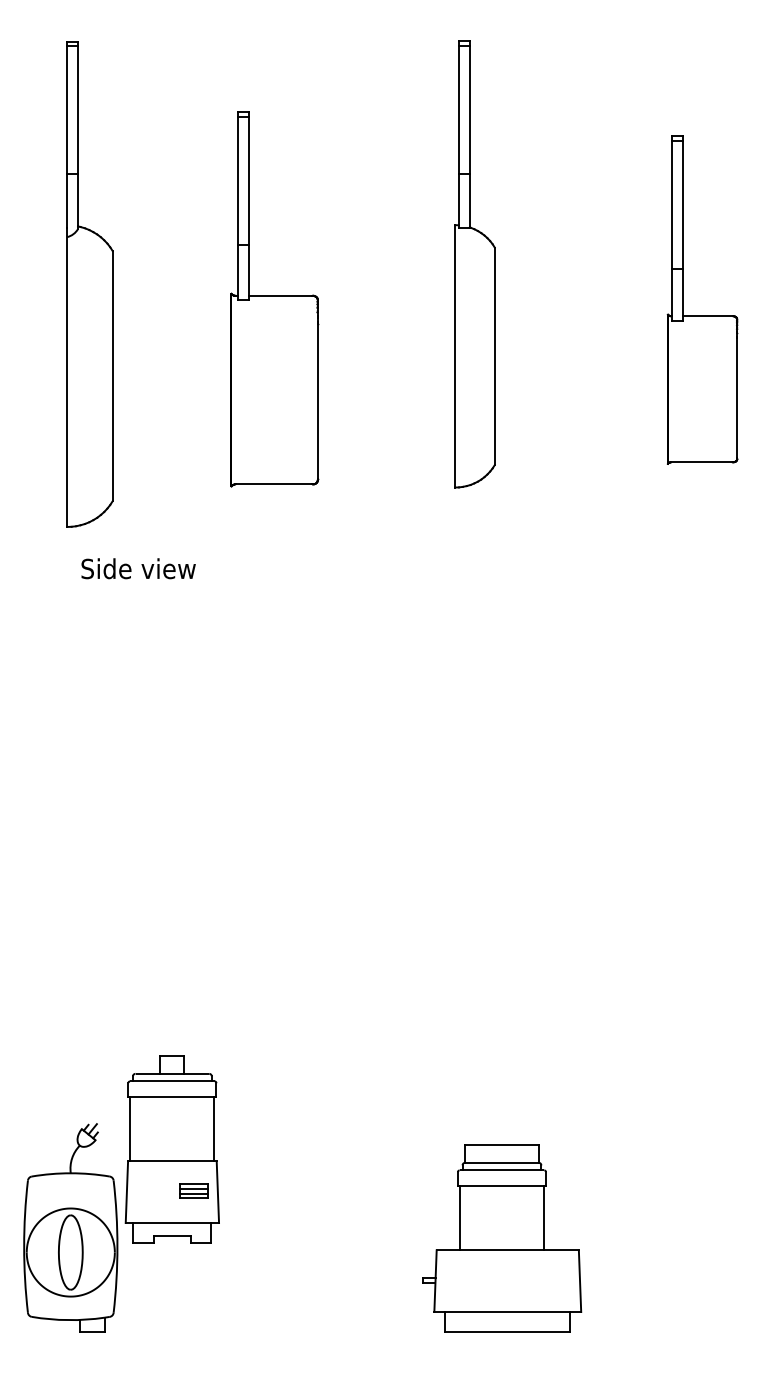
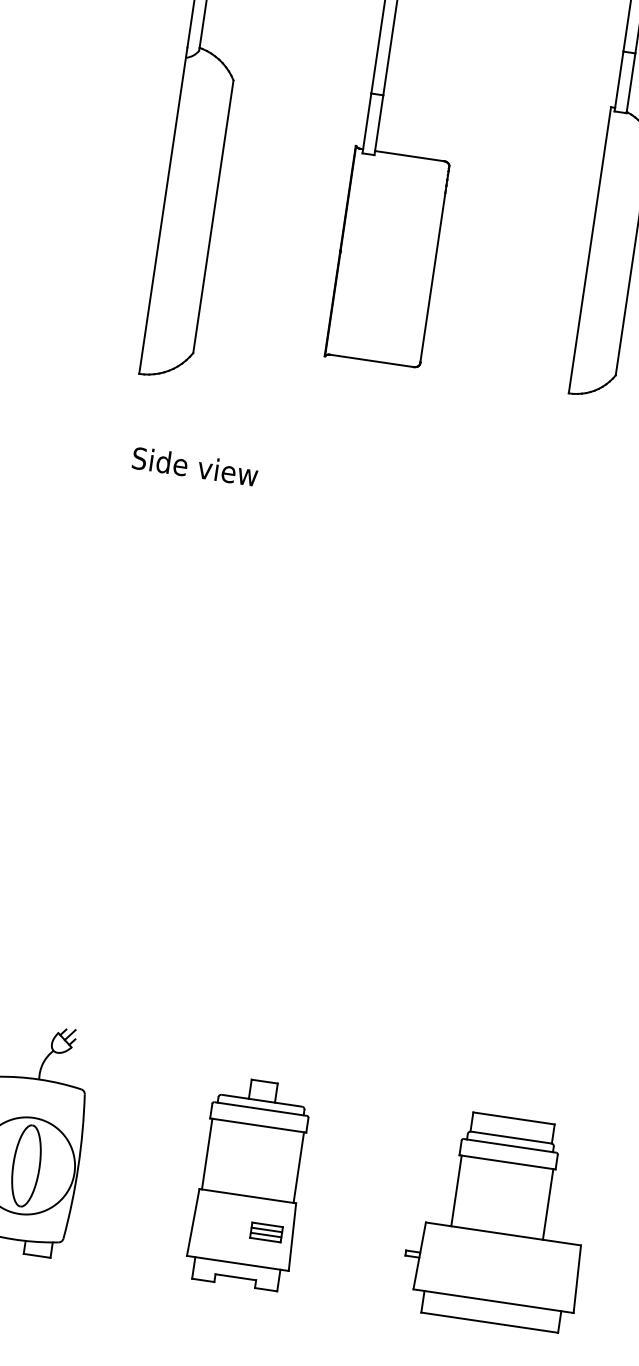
text: (138, 568) -> (195, 466), moved
part: (171, 1149) -> (248, 1183), moved

